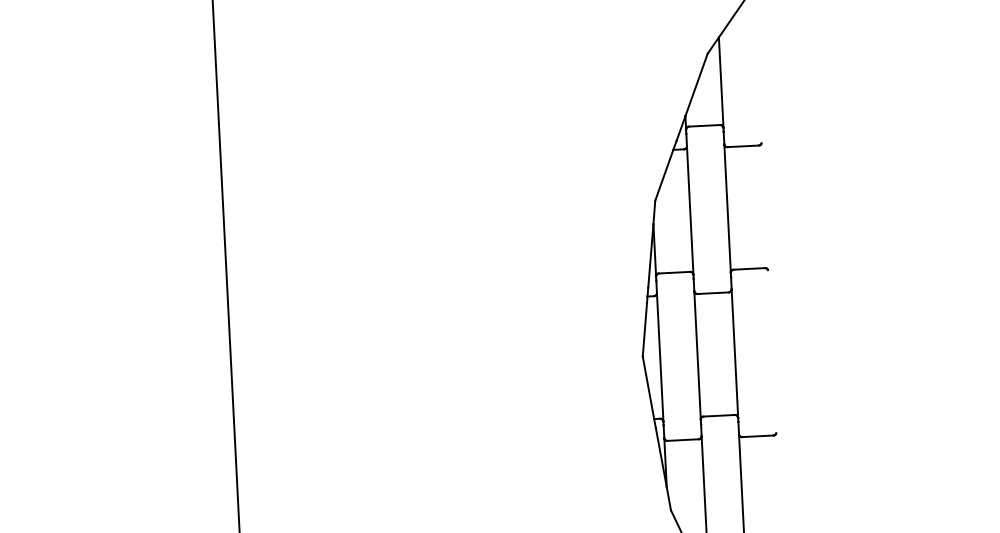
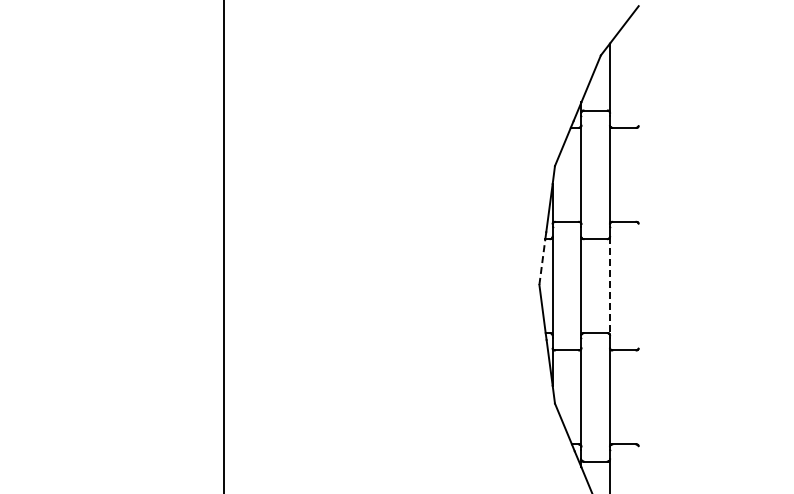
line: (645, 325) -> (542, 261), solid -> dashed
line: (735, 353) -> (610, 286), solid -> dashed

